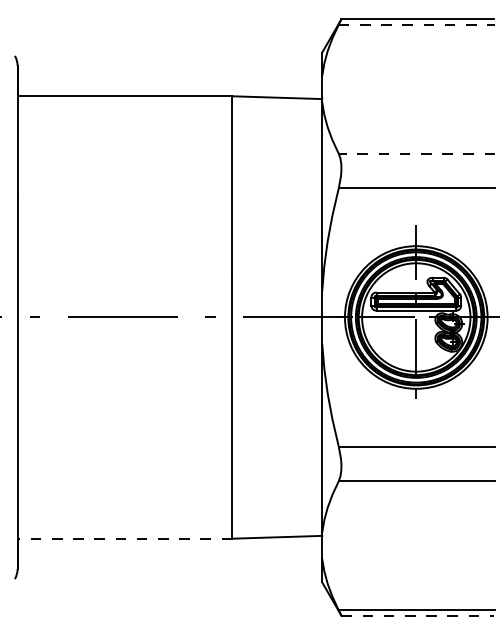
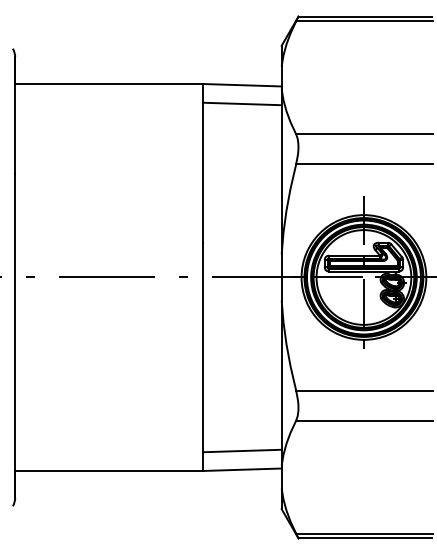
line: (418, 24) -> (365, 21), dashed -> solid
line: (276, 118) -> (241, 103), added
line: (416, 154) -> (364, 134), dashed -> solid
line: (276, 515) -> (241, 450), added
line: (125, 538) -> (109, 470), dashed -> solid
line: (418, 615) -> (365, 538), dashed -> solid

